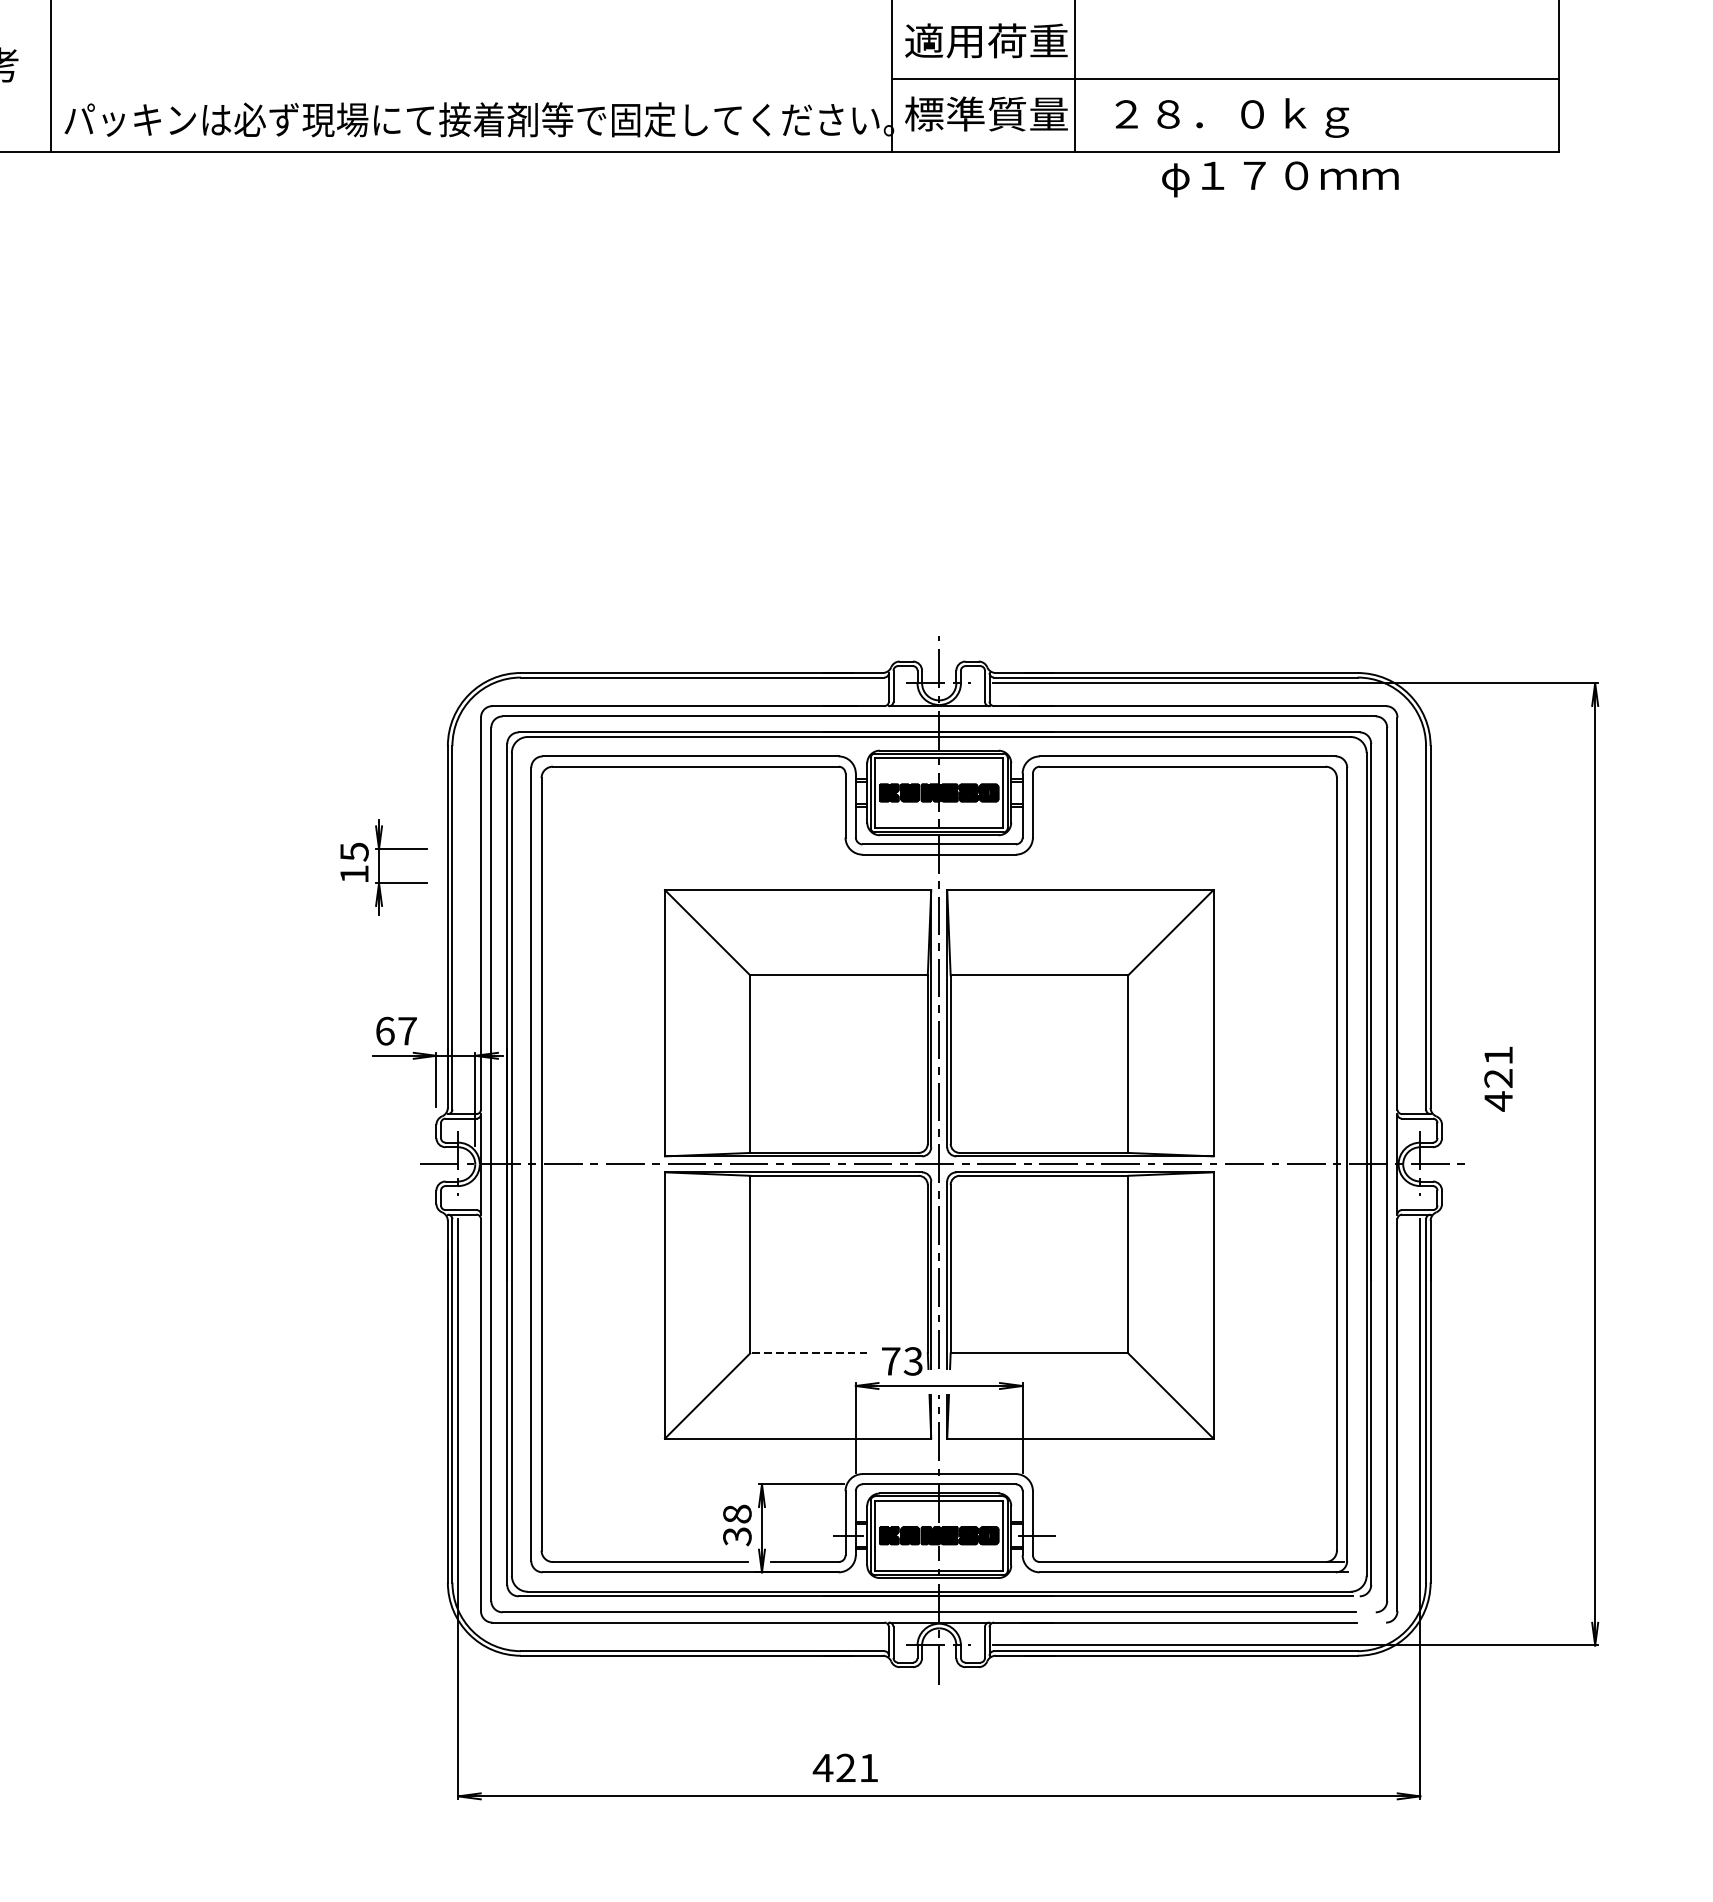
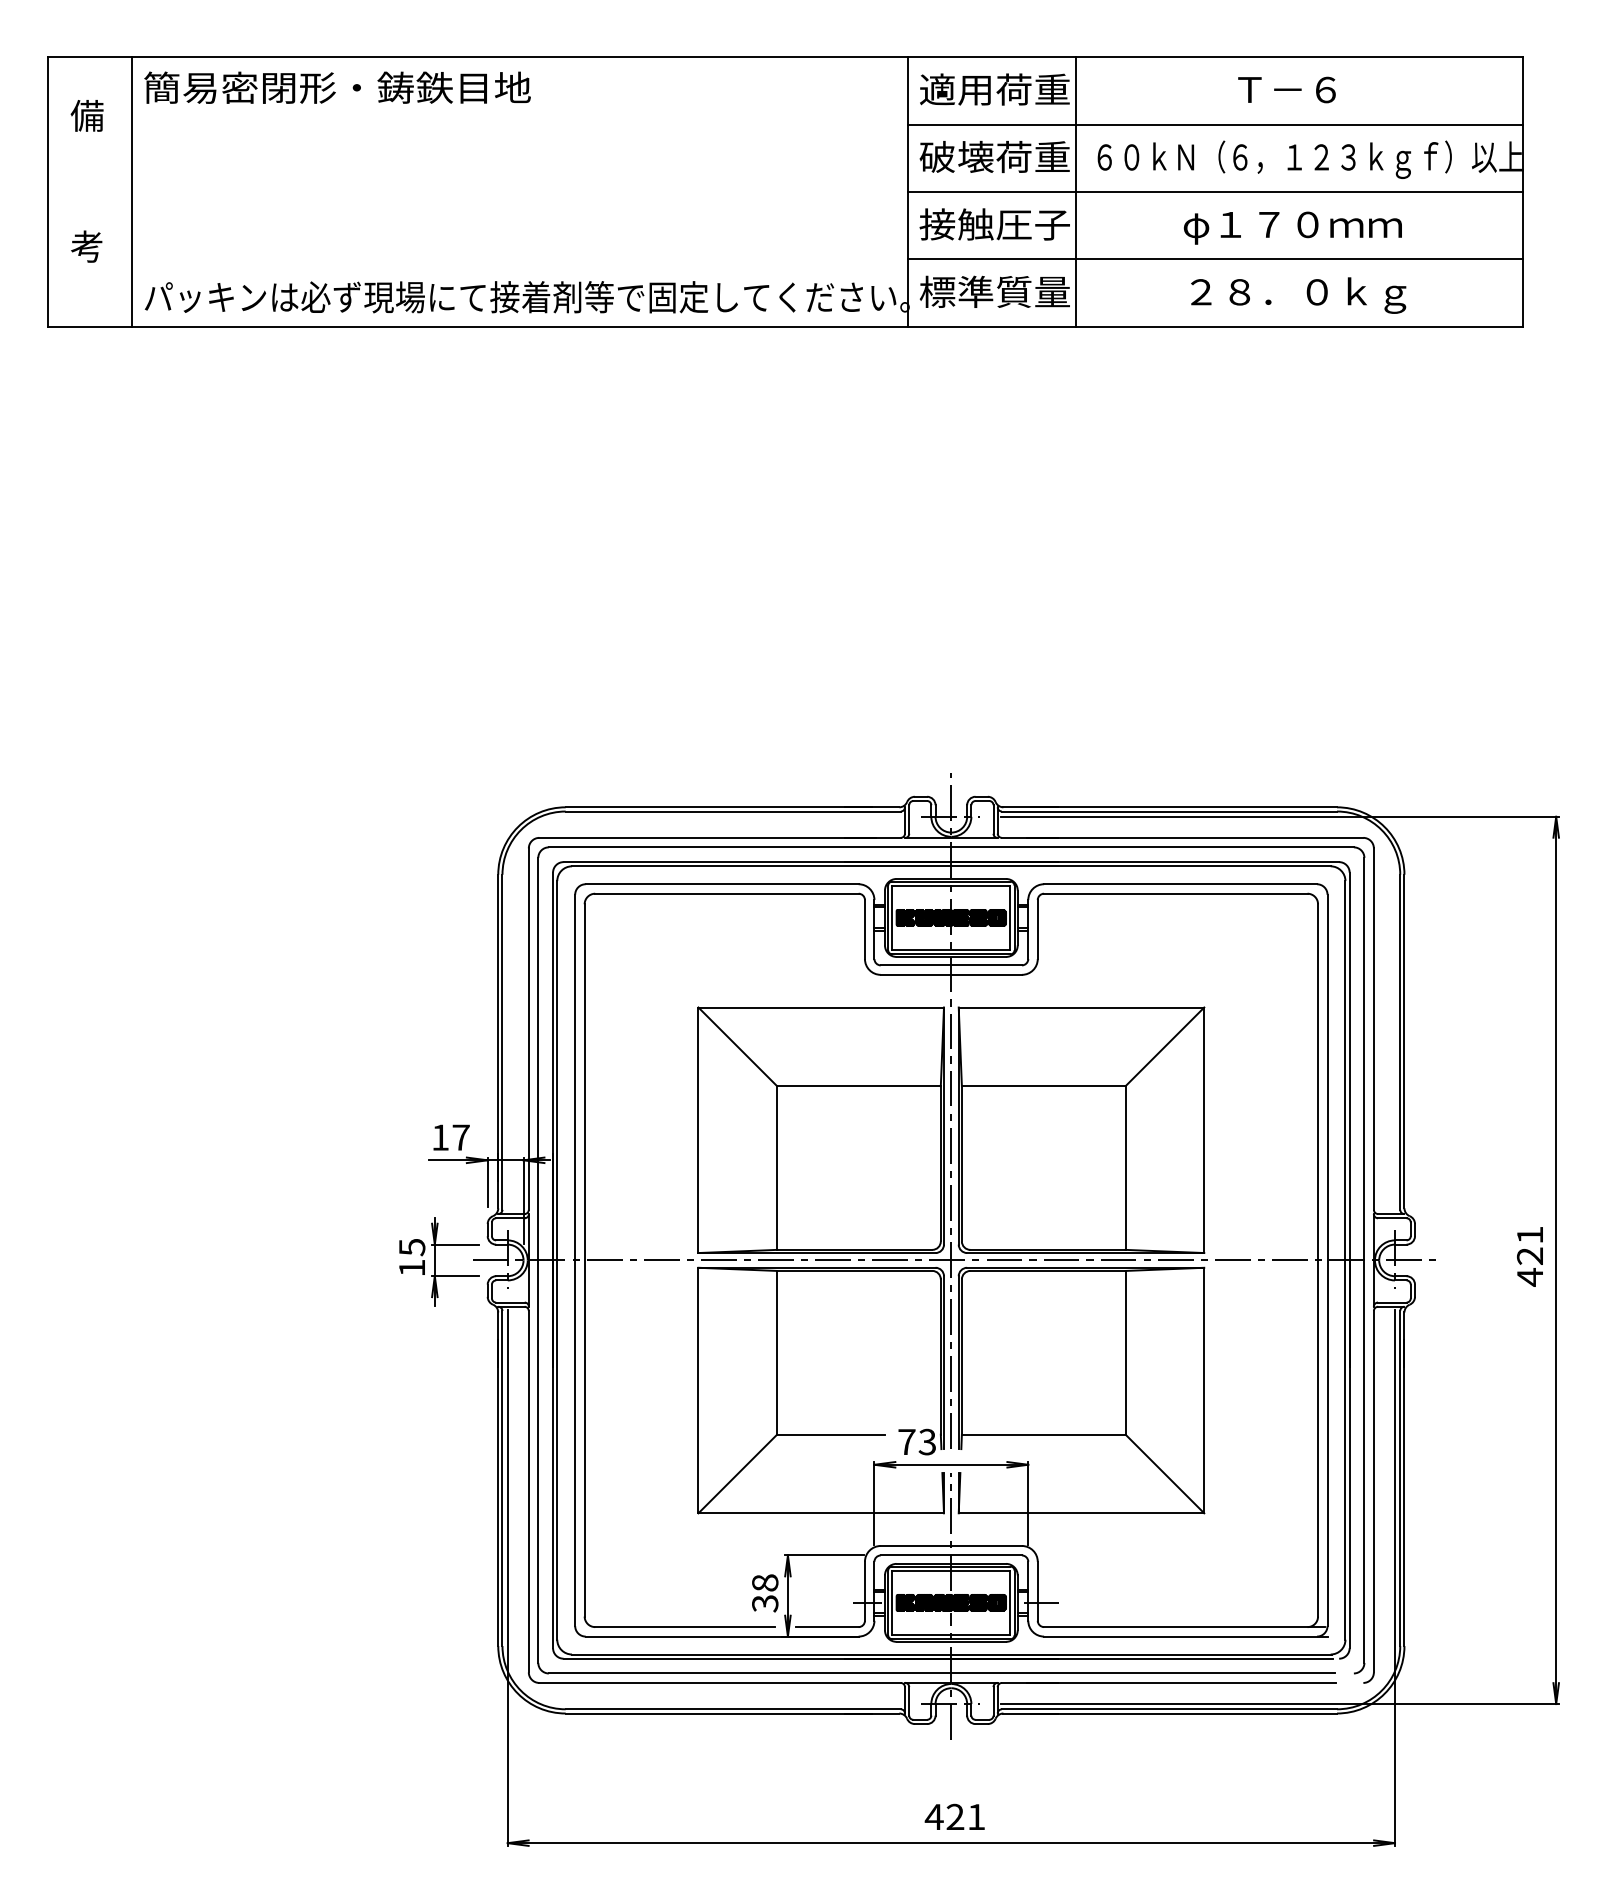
line: (1225, 5) -> (1215, 191), added
text: (986, 40) -> (994, 224), 適用荷重 -> 接触圧子
text: (1232, 117) -> (1298, 295), moved
text: (1279, 178) -> (1292, 227), moved
part: (384, 867) -> (439, 1261), moved
text: (385, 1031) -> (440, 1137), 67 -> 17
text: (1497, 1078) -> (1529, 1256), moved
line: (809, 1353) -> (831, 1434), dashed -> solid
text: (845, 1767) -> (954, 1816), moved

